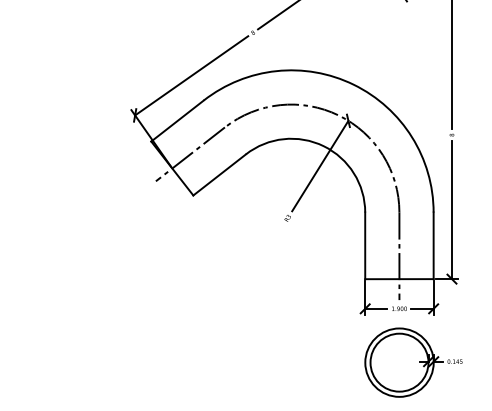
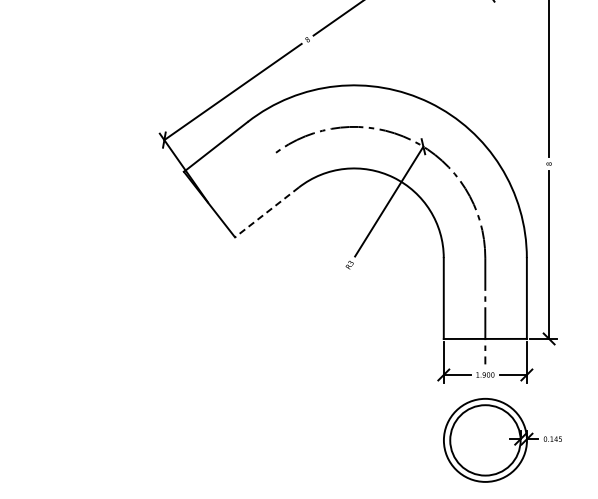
line: (190, 154) -> (231, 187), removed
line: (220, 175) -> (267, 212), solid -> dashed

